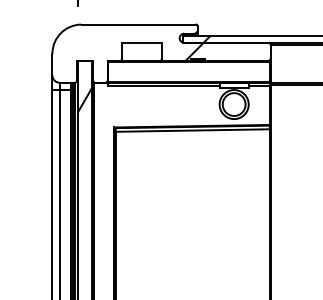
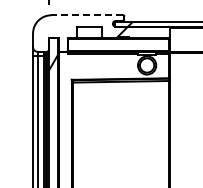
line: (139, 24) -> (87, 15), solid -> dashed

